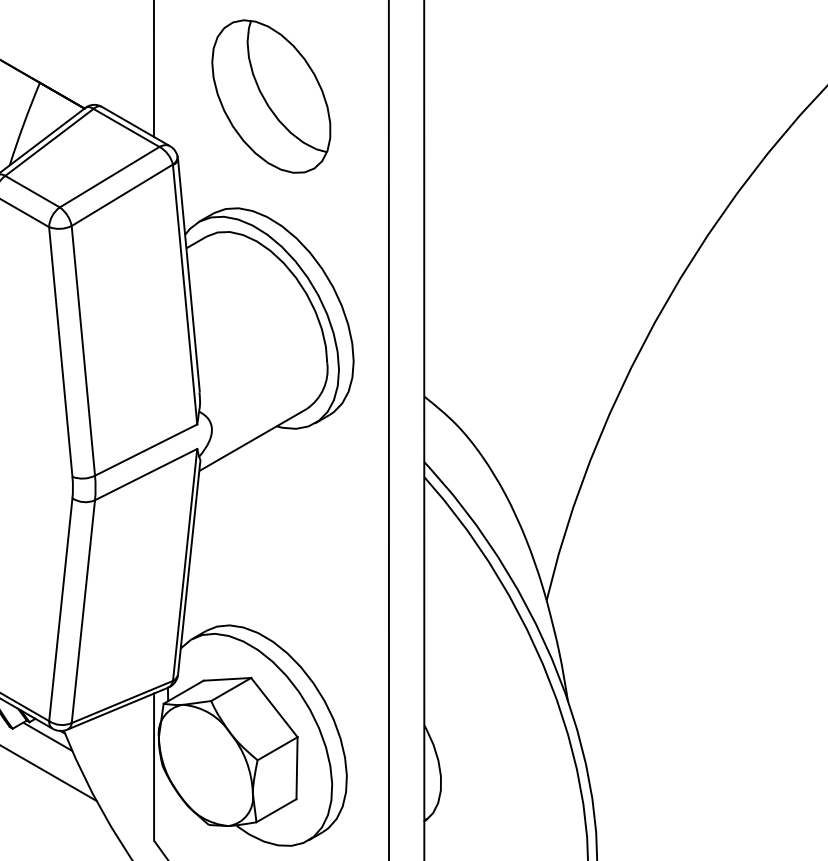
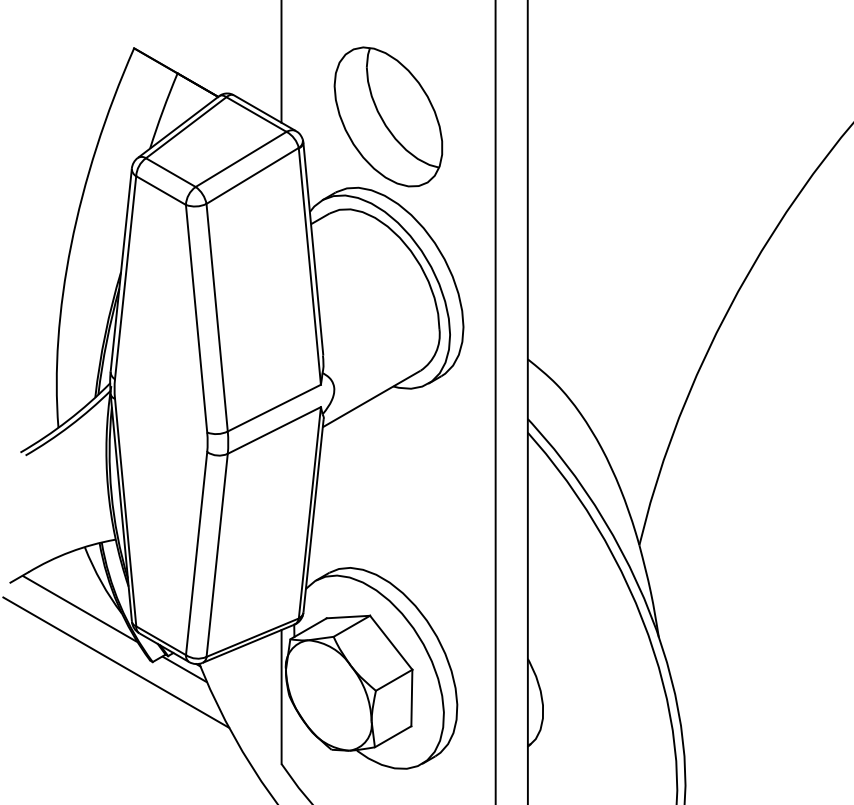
part: (271, 96) -> (388, 116), moved

